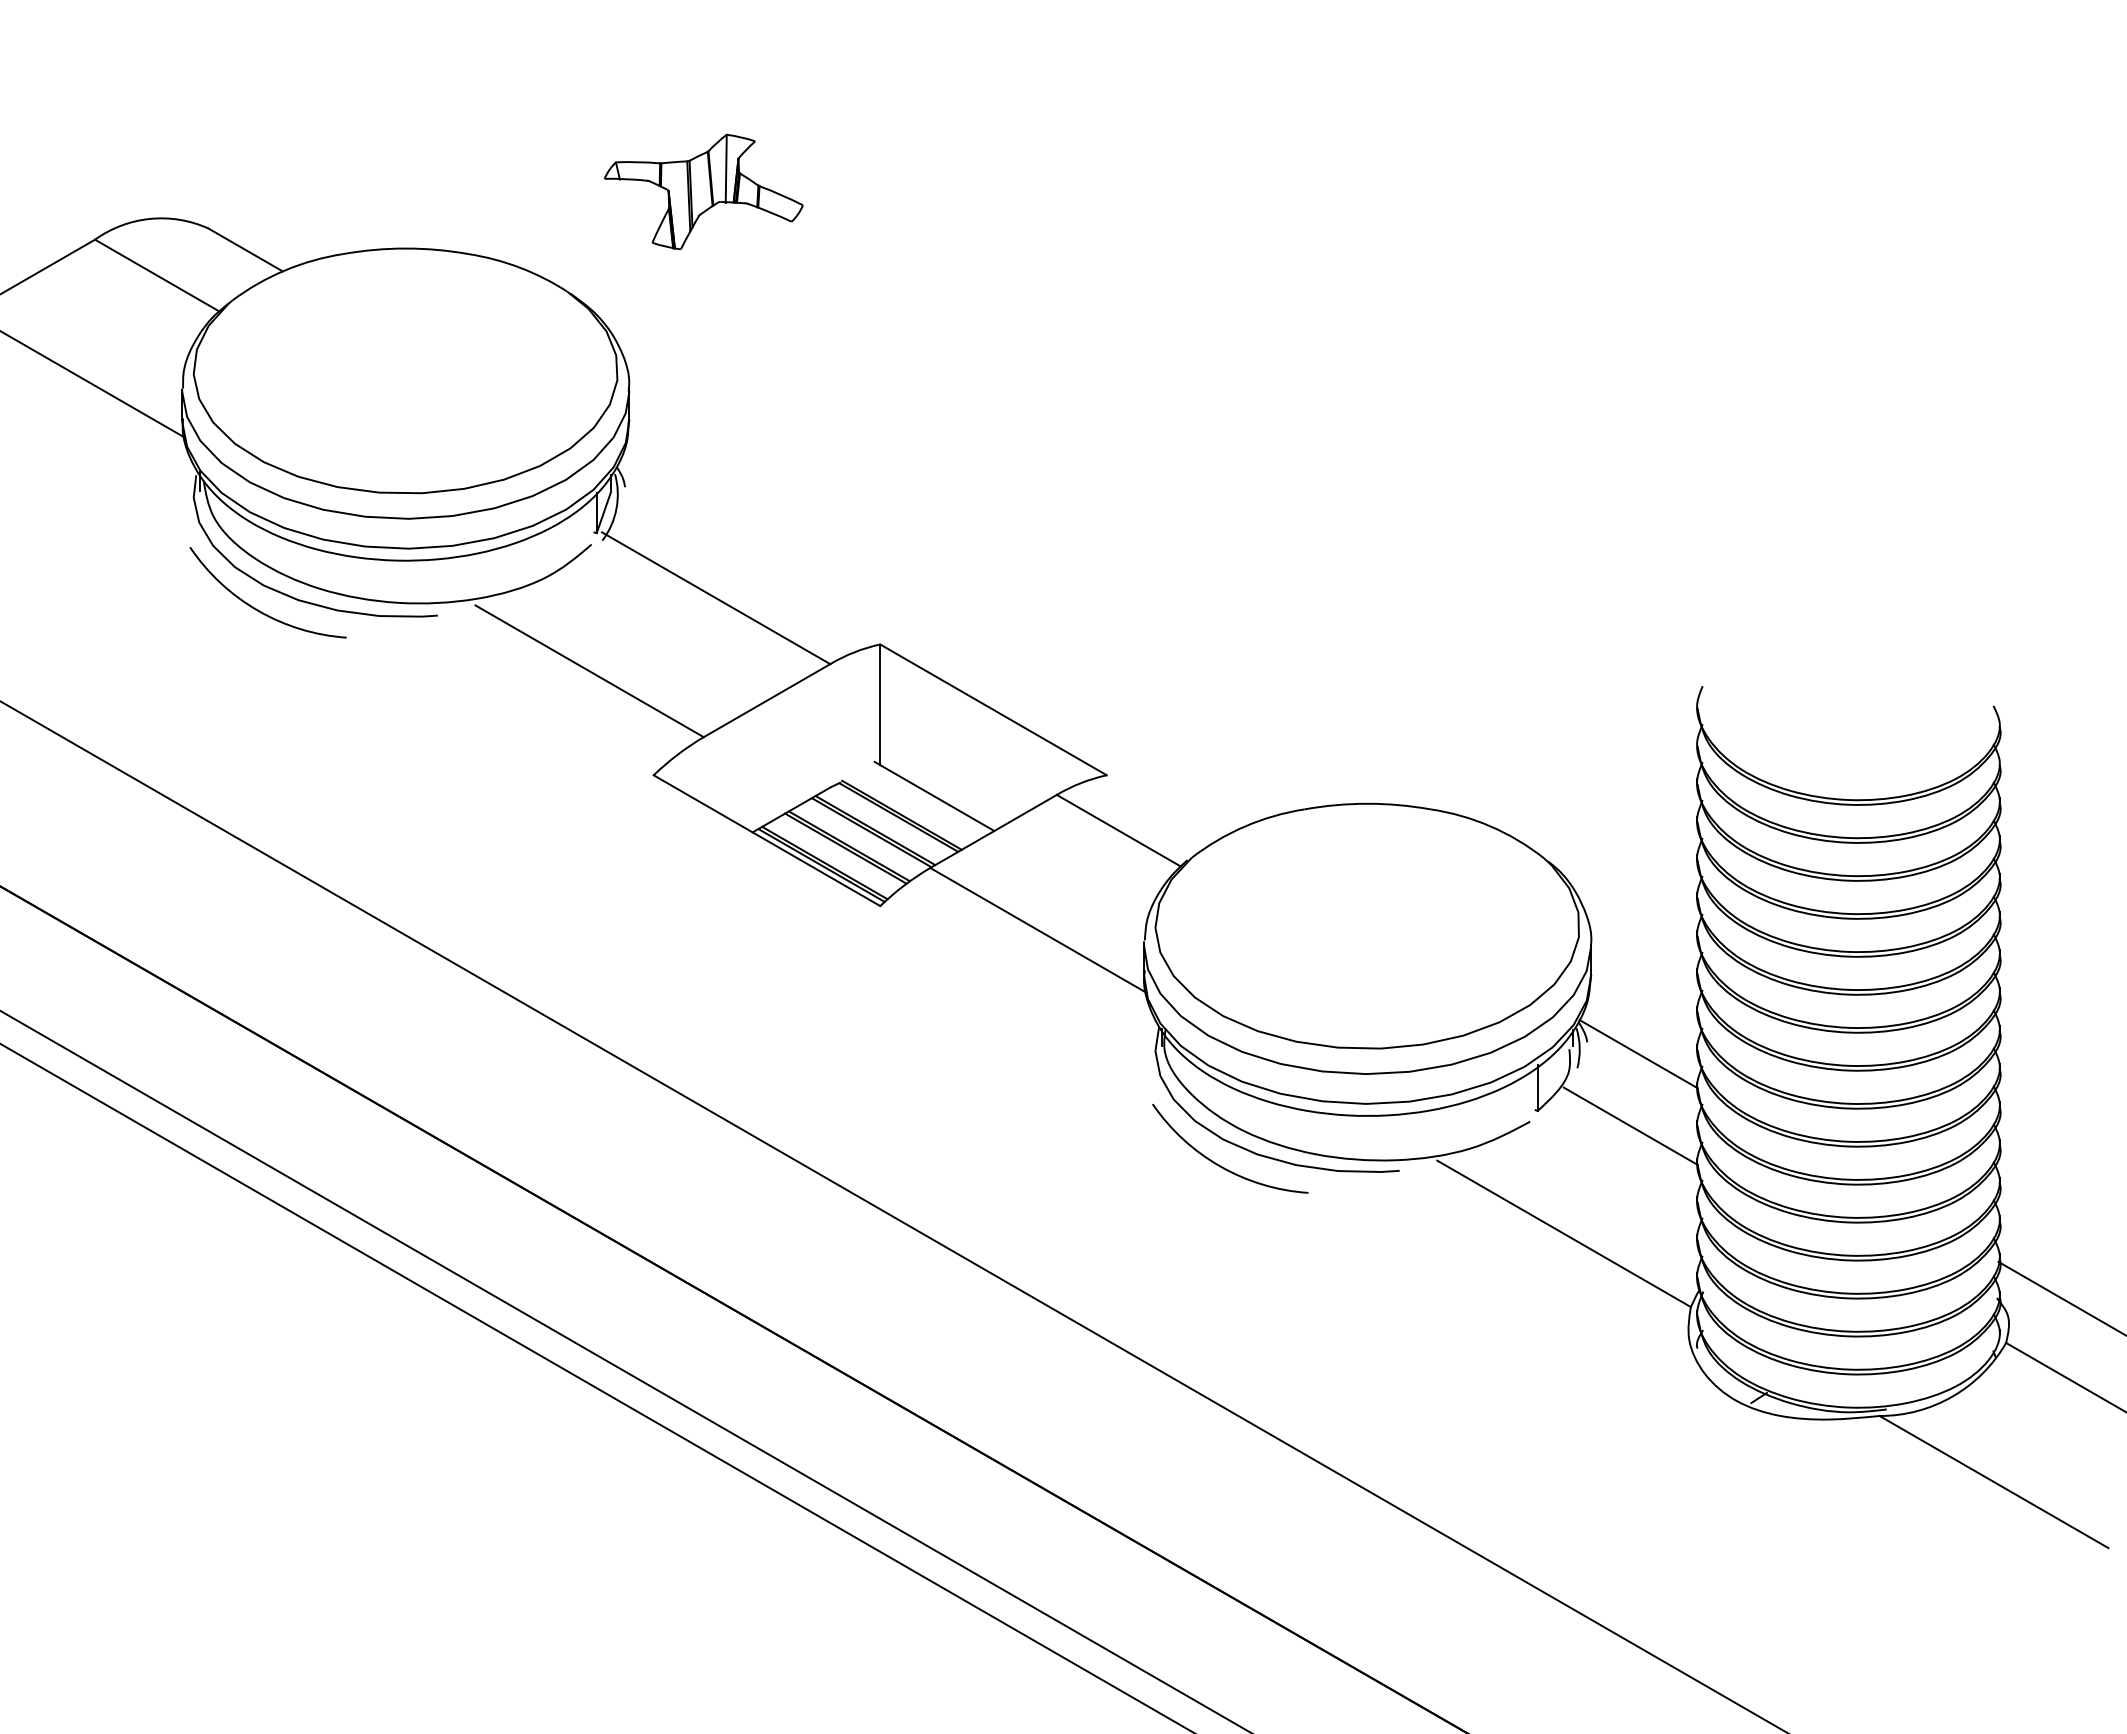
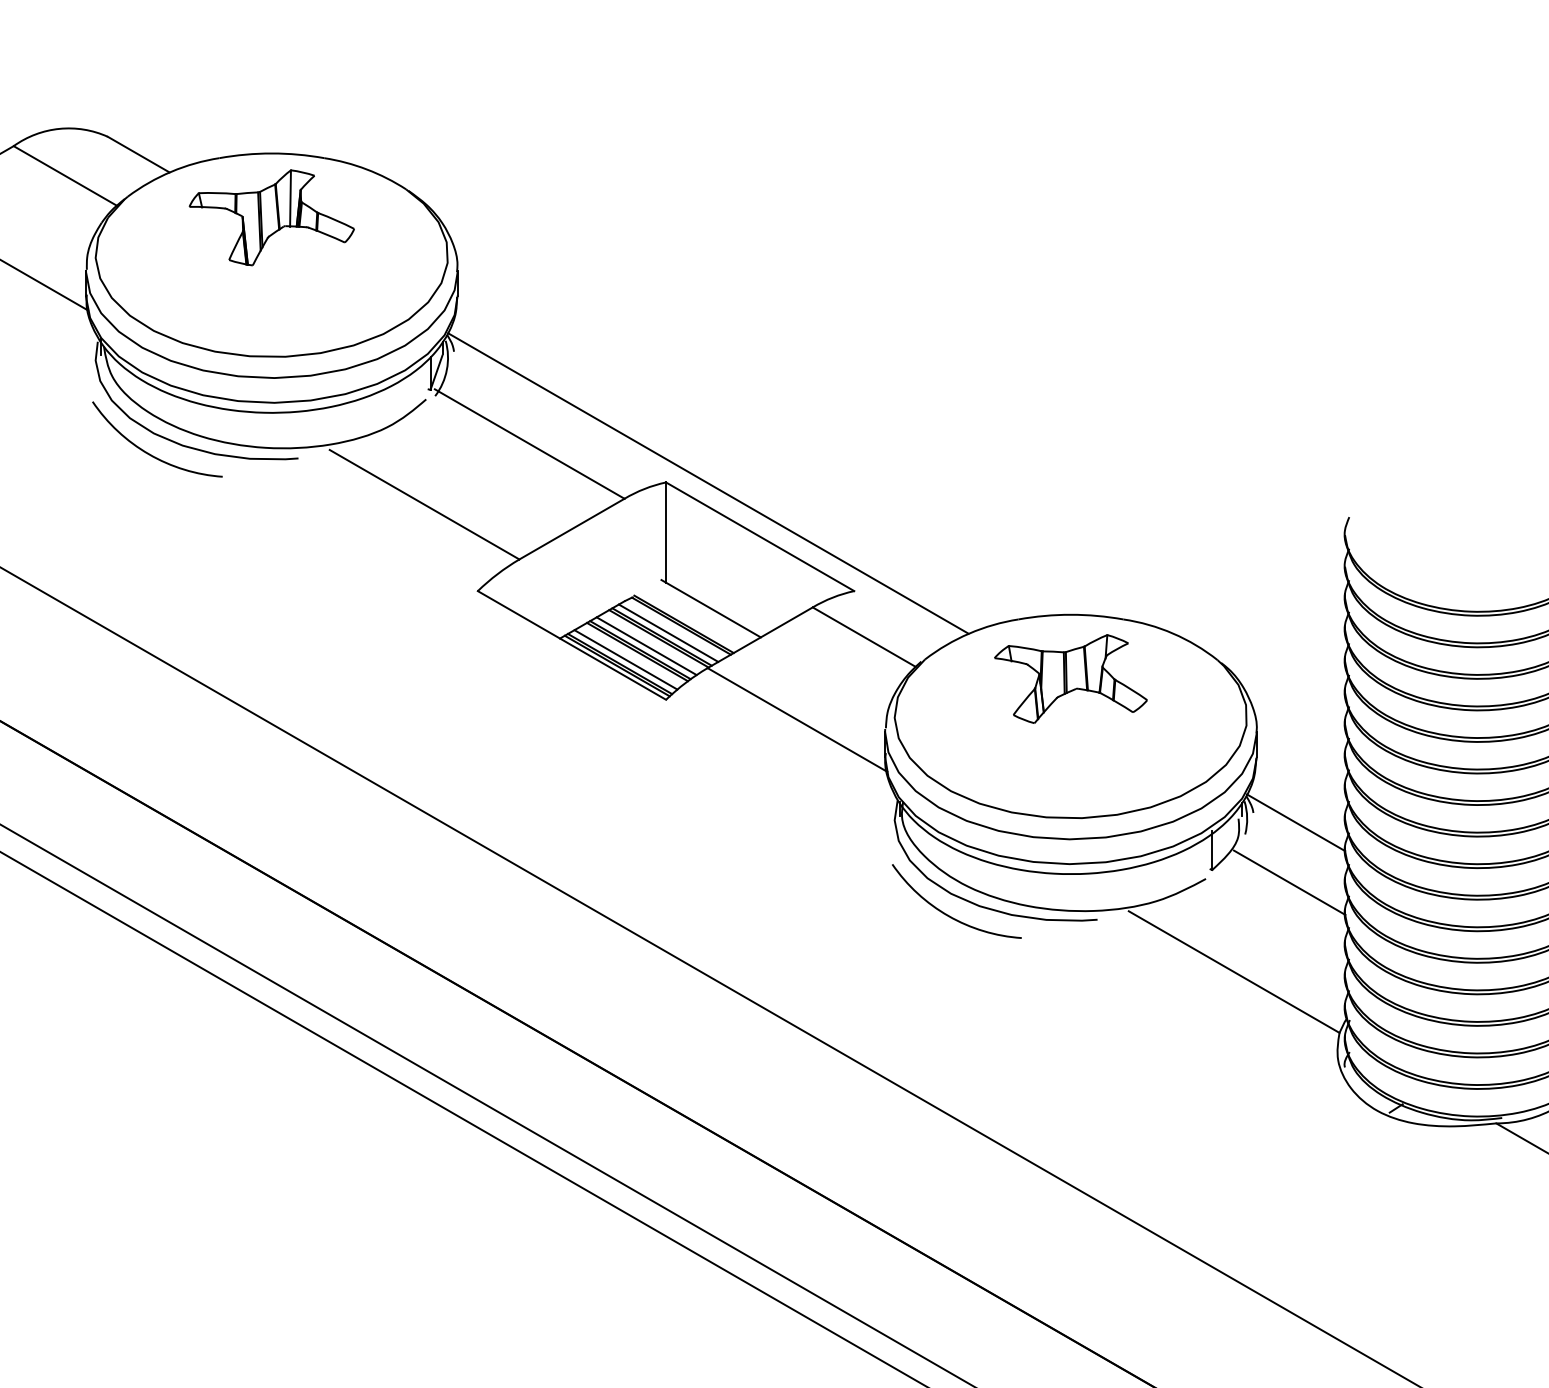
part: (703, 191) -> (271, 217), moved
line: (931, 645) -> (708, 483), added
line: (883, 825) -> (668, 632), added
line: (856, 841) -> (646, 646), added
line: (831, 857) -> (625, 659), added
part: (1367, 881) -> (1070, 679), added

